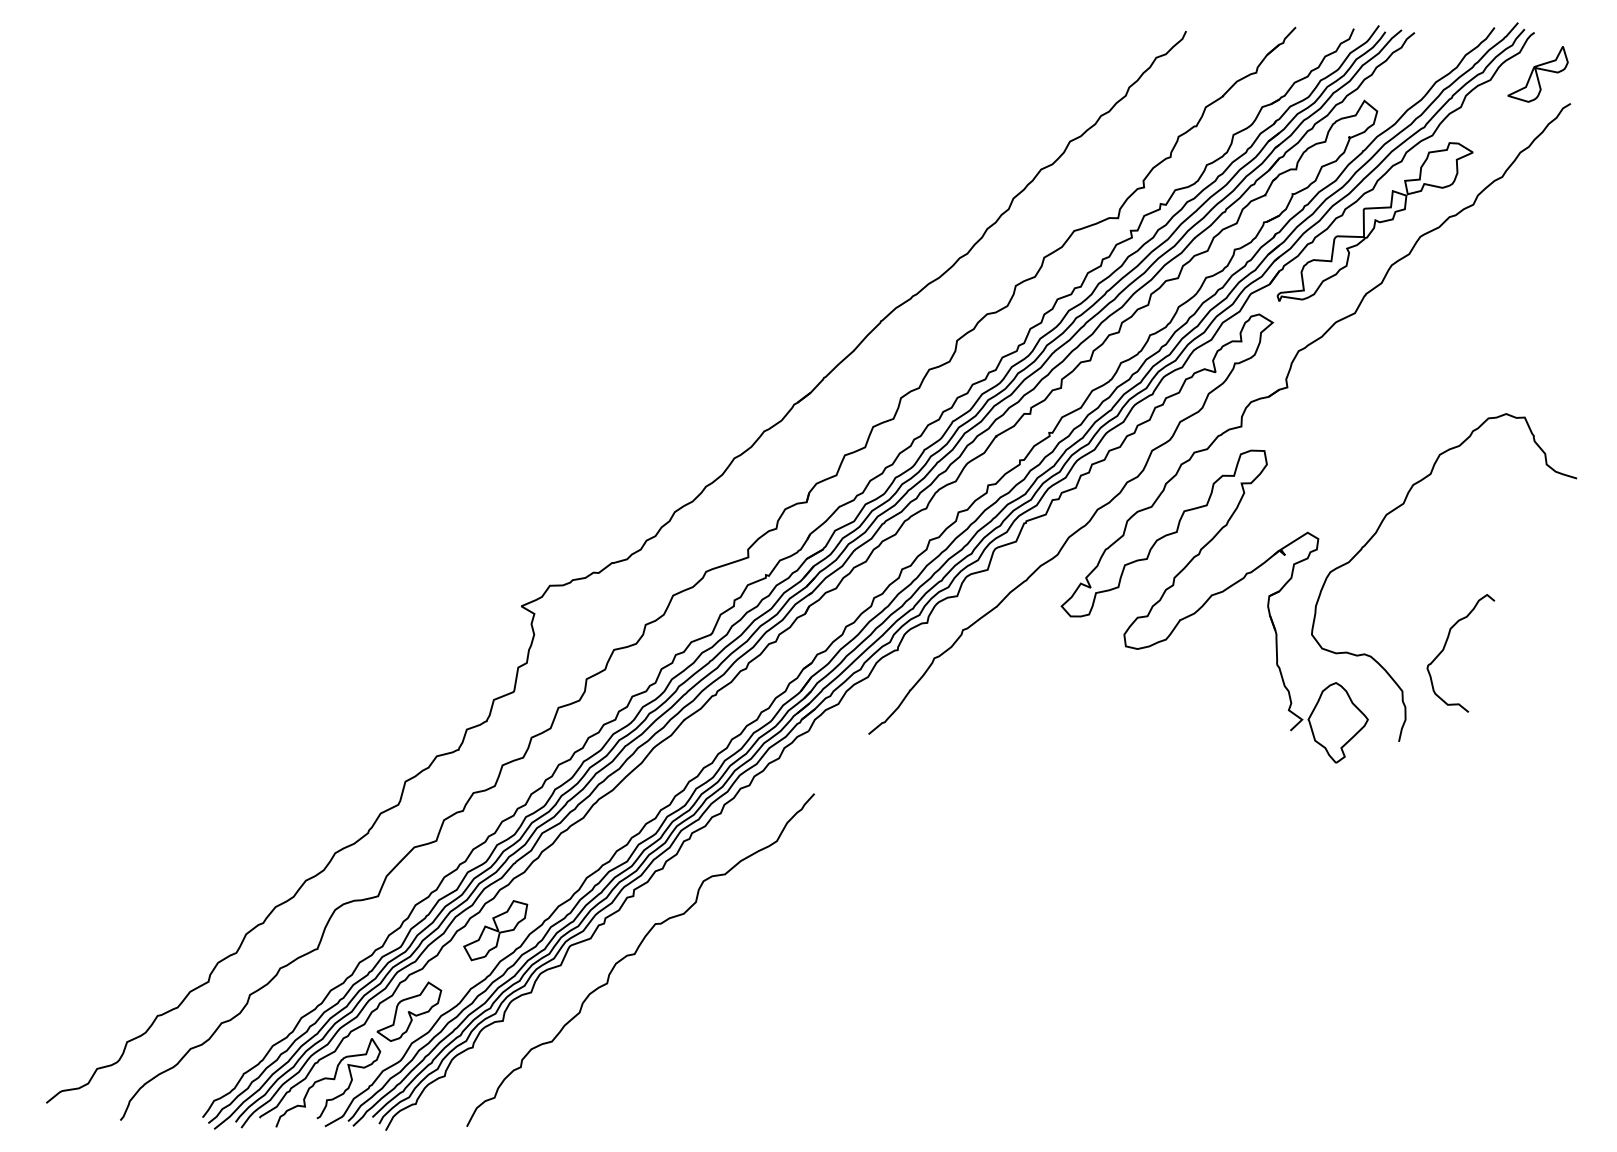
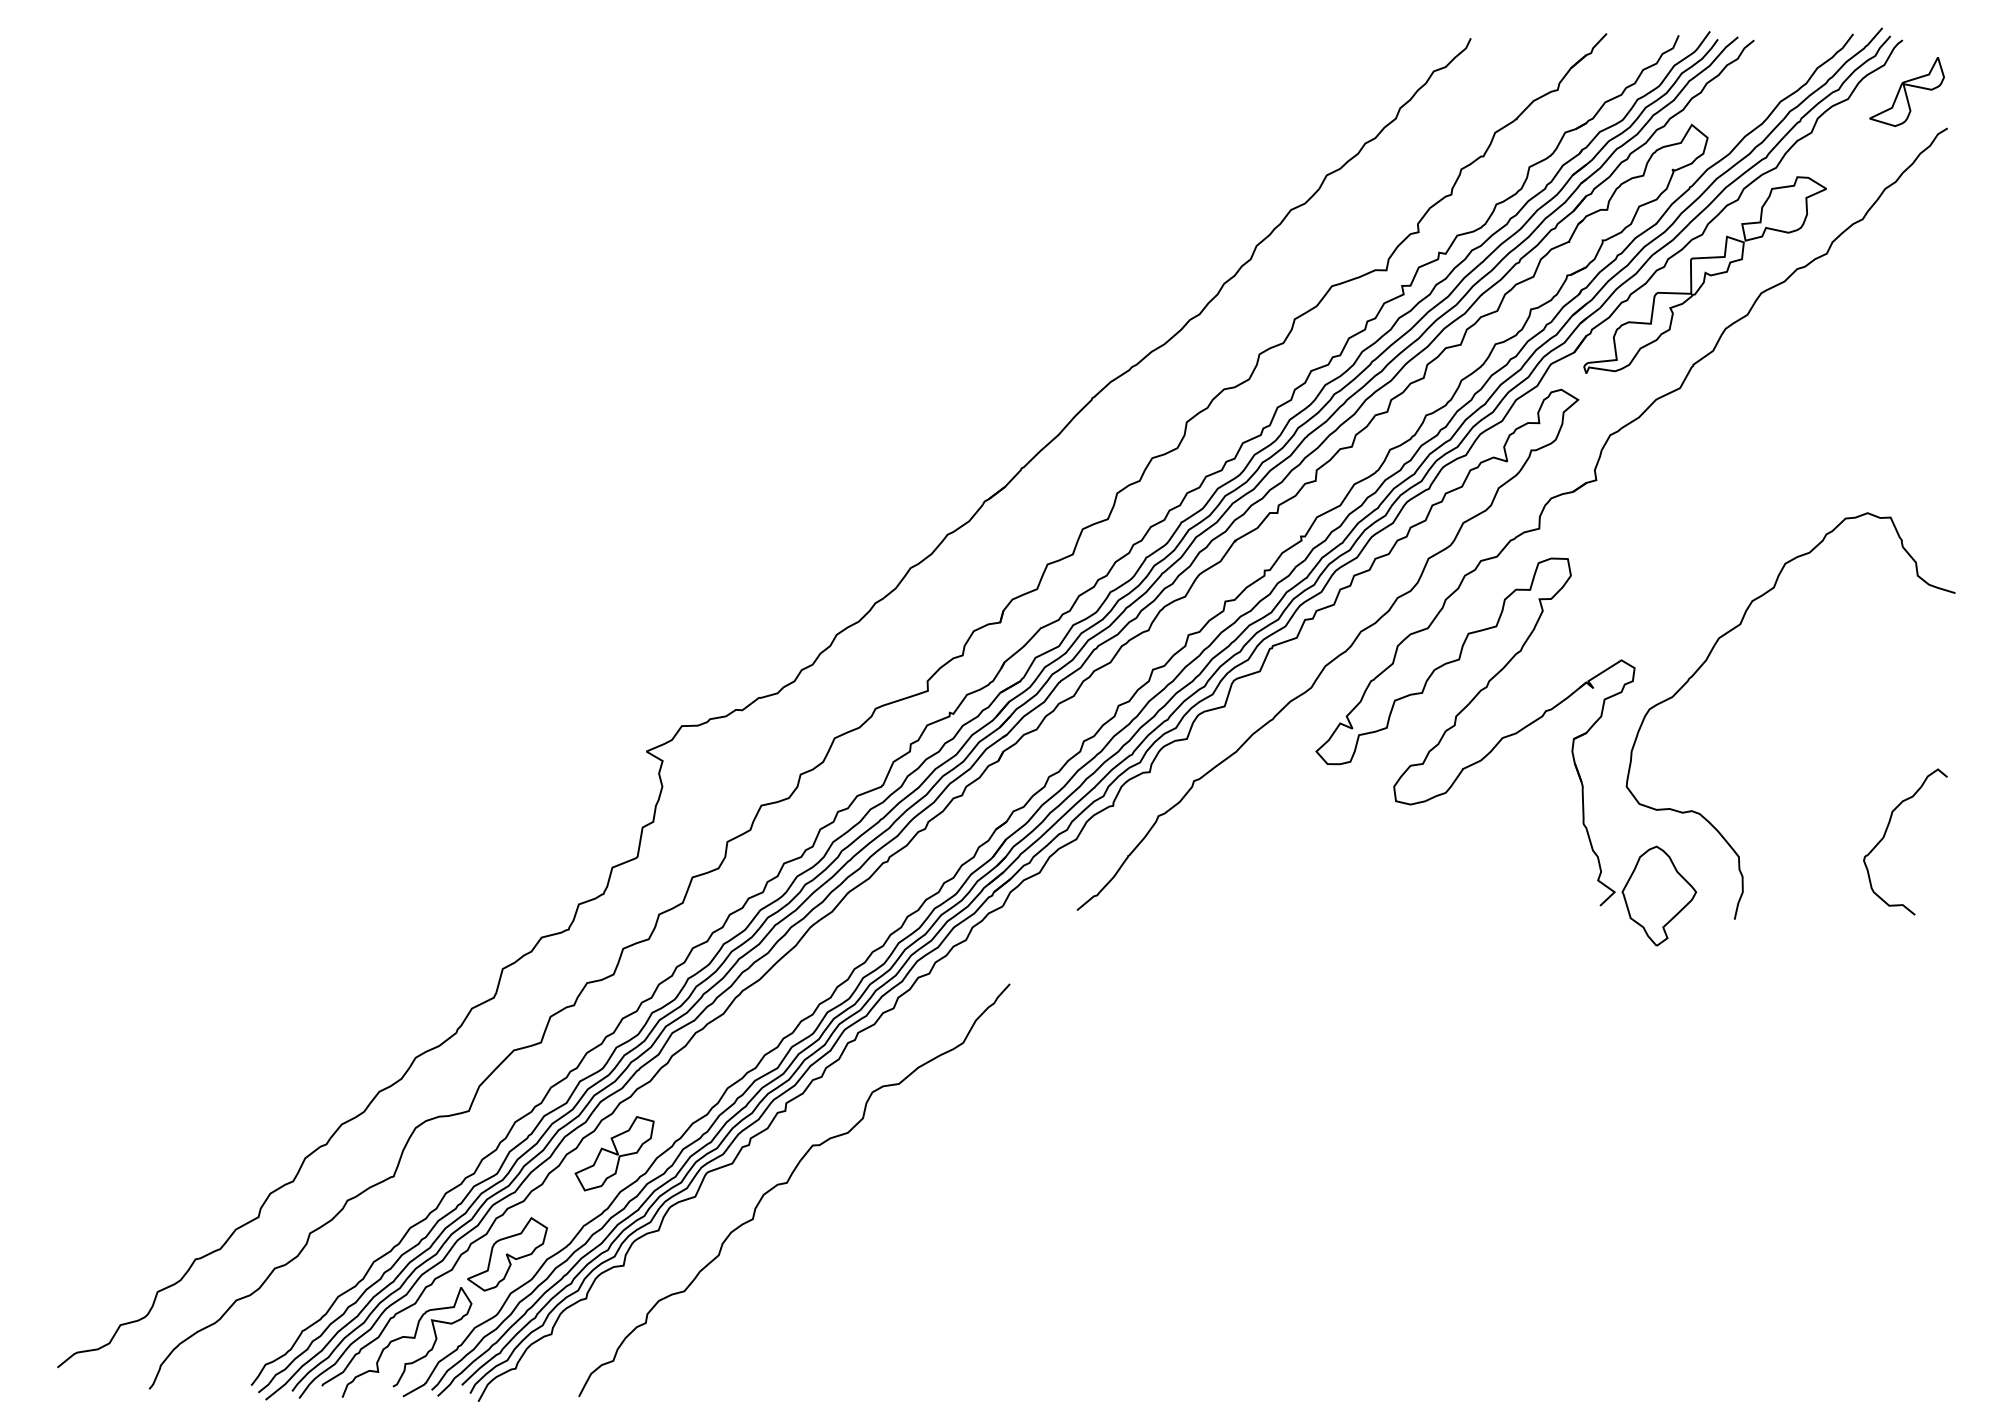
curve: (1444, 648) -> (1885, 835), moved

